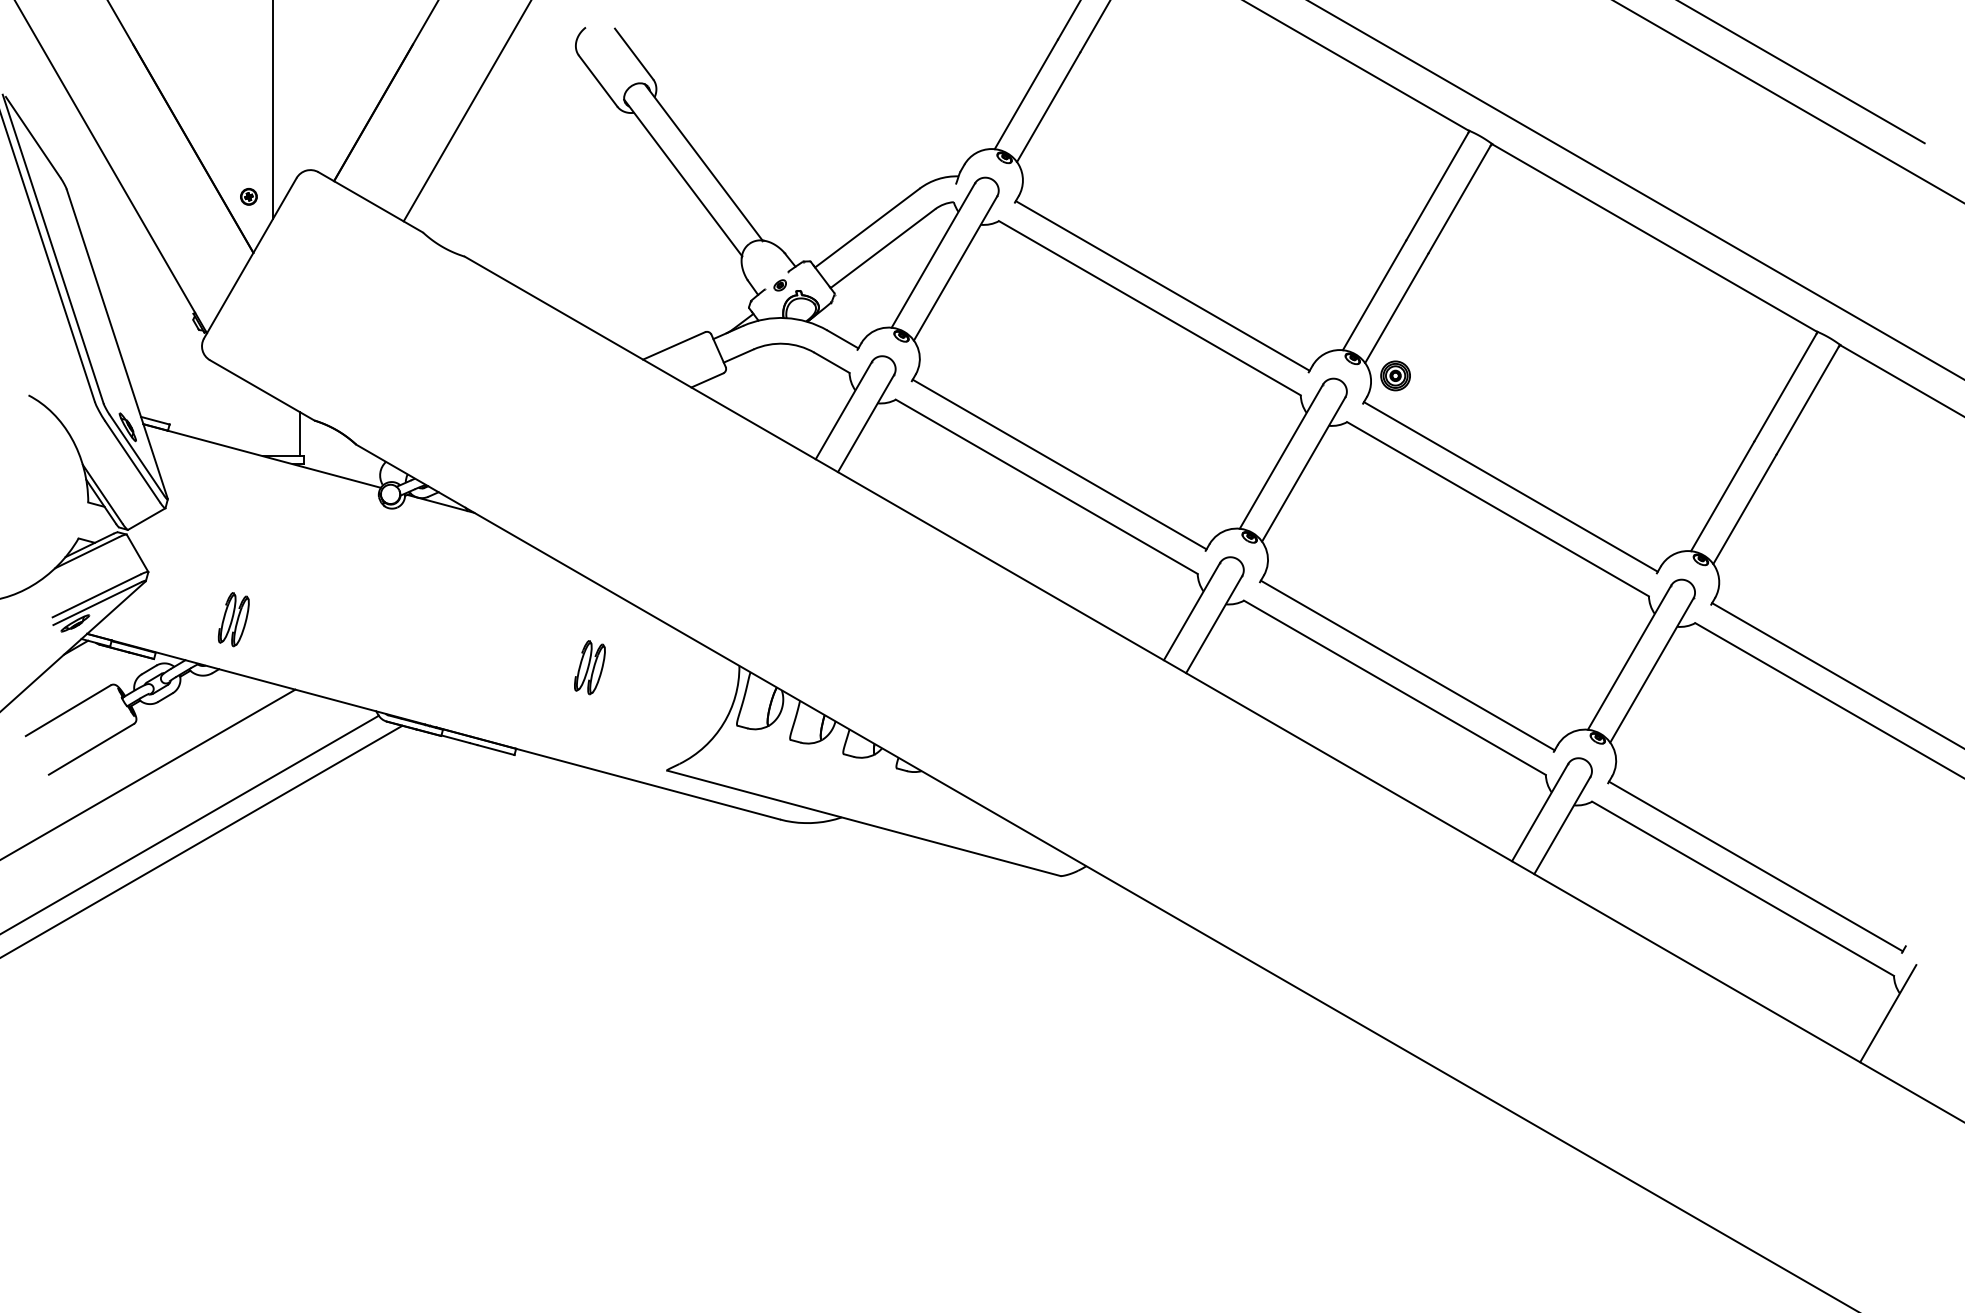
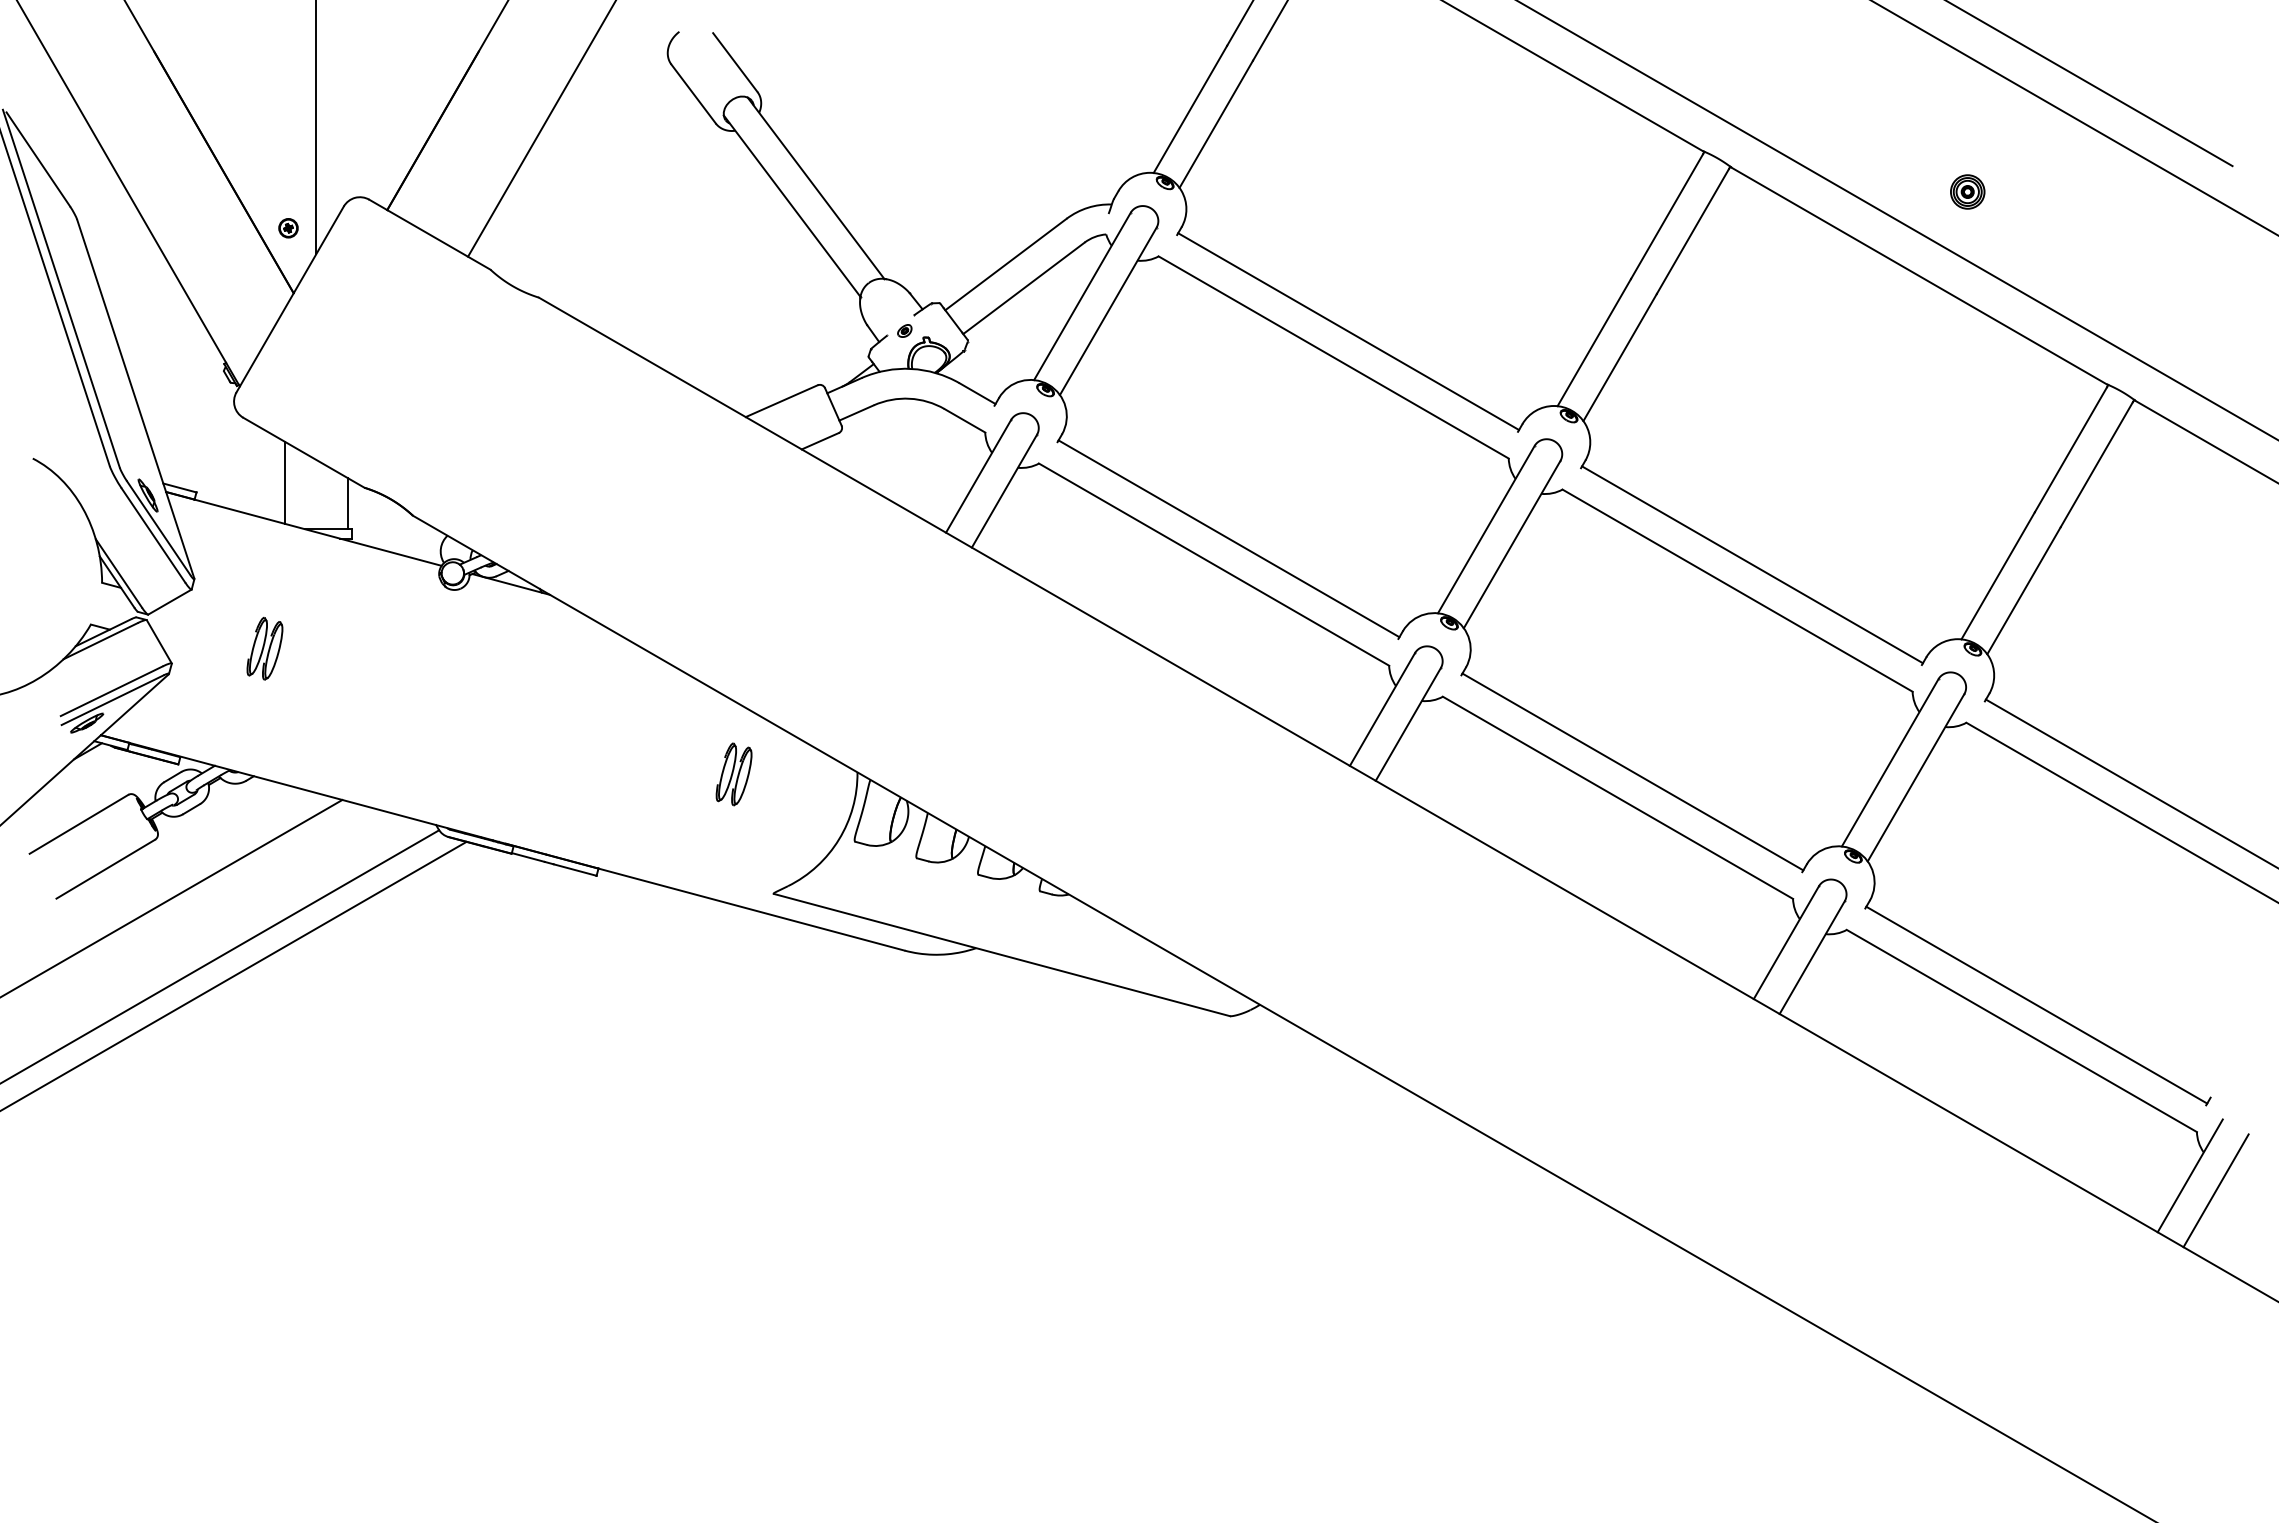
part: (1395, 375) -> (1967, 191), moved
line: (246, 416) -> (285, 482), added
part: (233, 619) -> (264, 648), moved
part: (589, 667) -> (733, 774), moved
line: (1910, 1026) -> (2215, 1190), added

